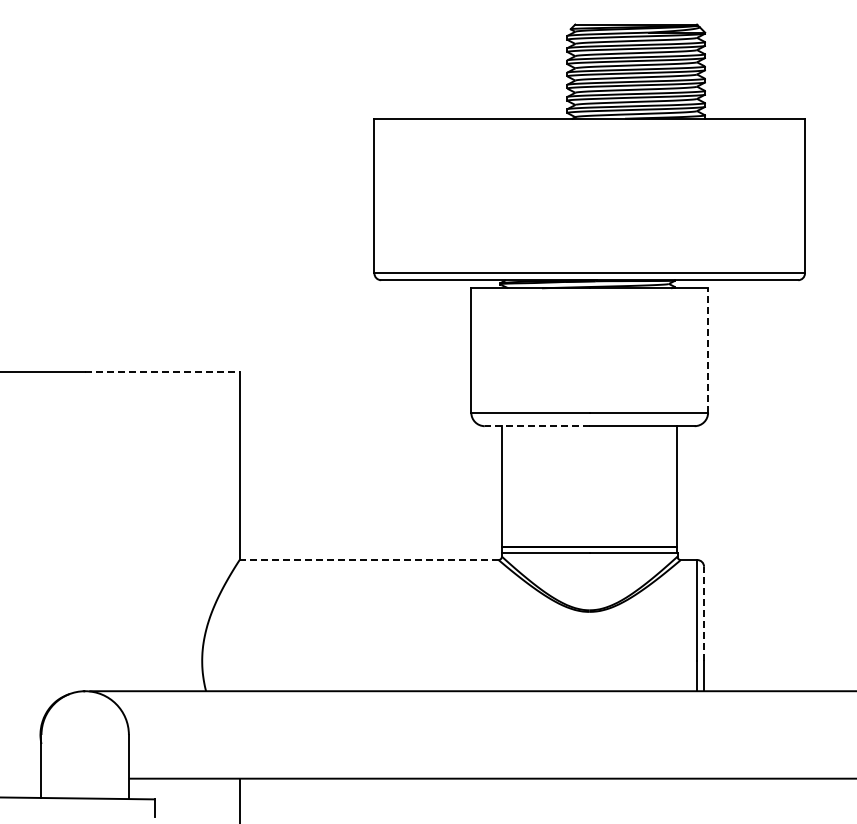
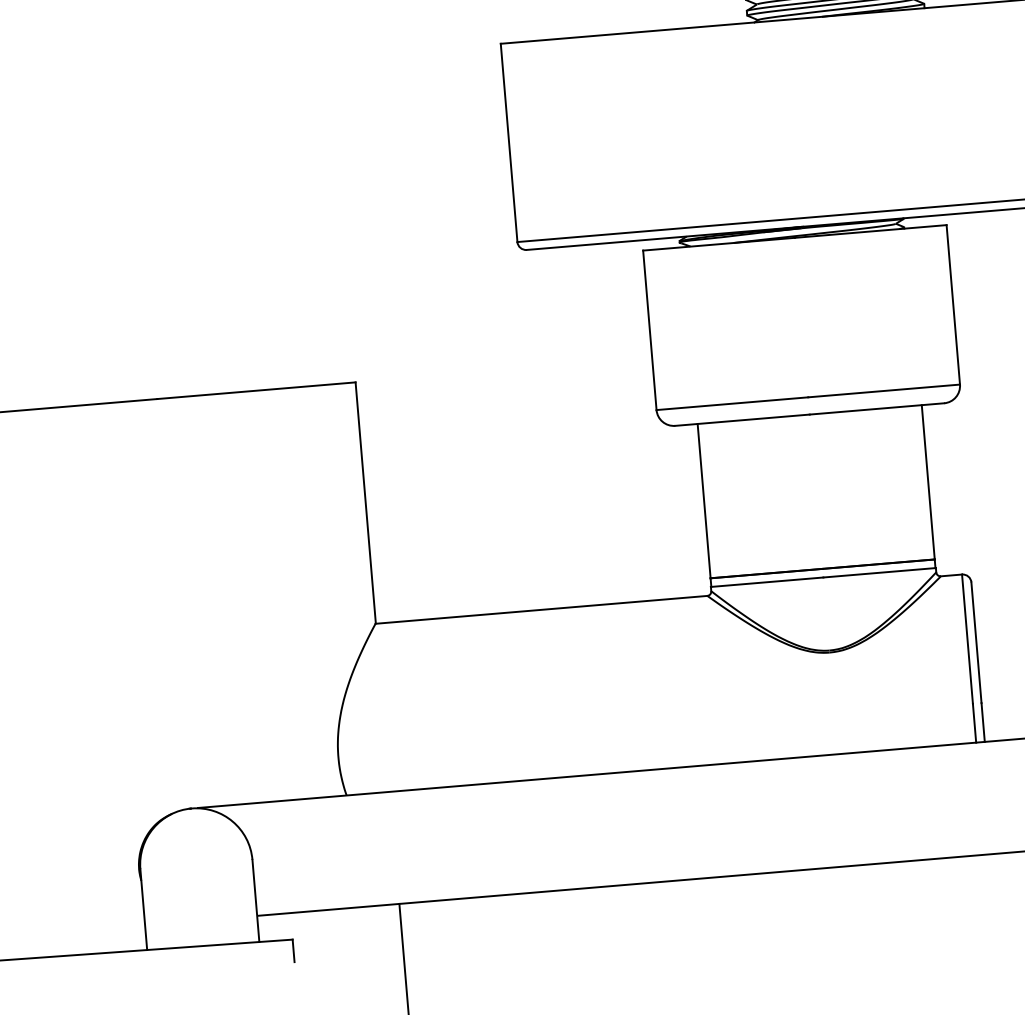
line: (708, 350) -> (953, 304), dashed -> solid
line: (163, 371) -> (257, 390), dashed -> solid
line: (536, 426) -> (741, 420), dashed -> solid
line: (368, 560) -> (540, 610), dashed -> solid
line: (704, 613) -> (976, 642), dashed -> solid

